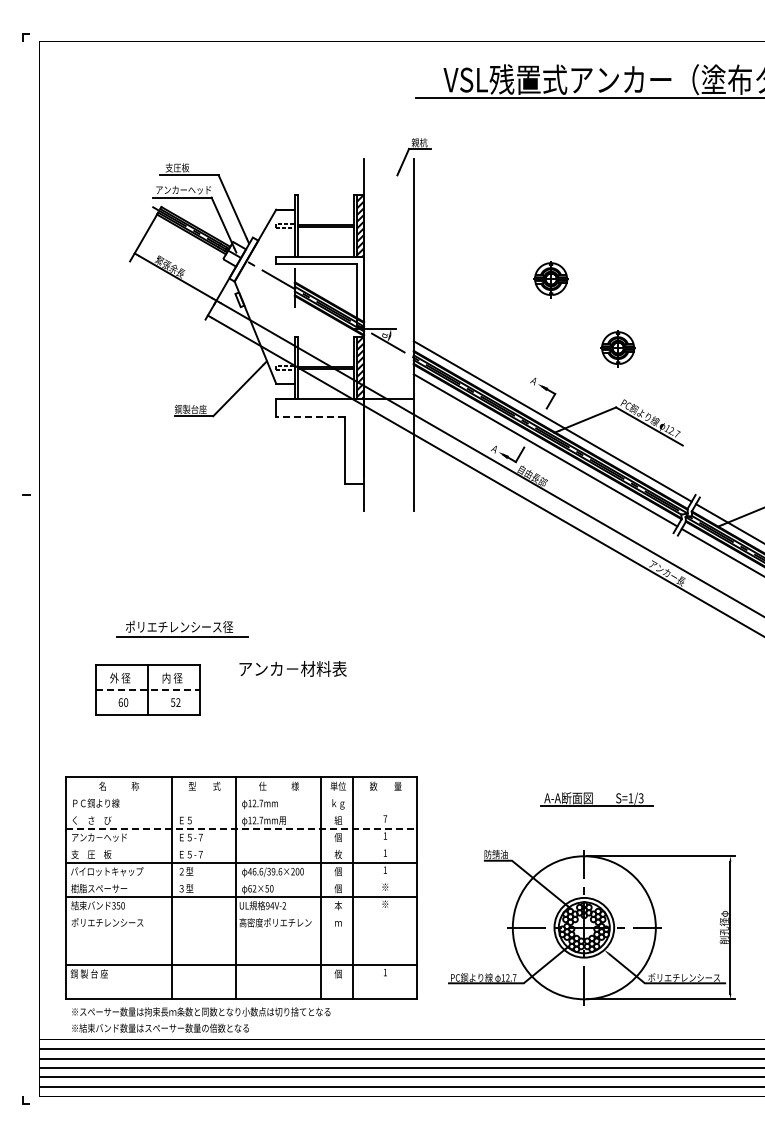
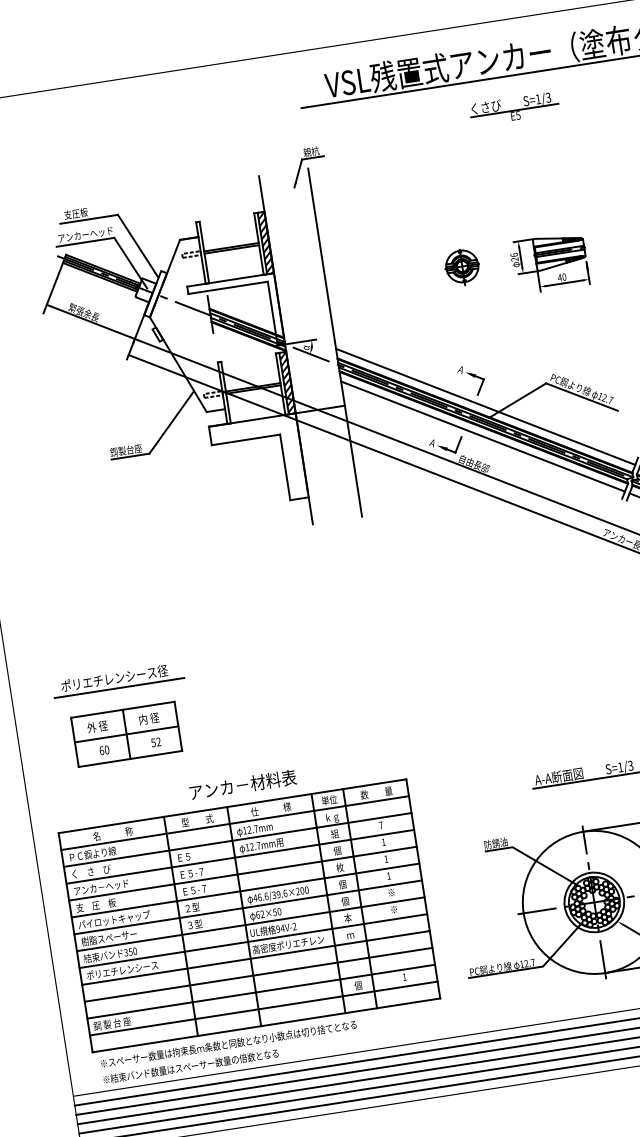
part: (626, 130) -> (514, 108), added
part: (637, 289) -> (549, 263), added
part: (617, 348) -> (538, 324), removed
line: (310, 417) -> (245, 440), dashed -> solid
part: (182, 628) -> (117, 679), moved
text: (292, 668) -> (242, 784), moved
line: (148, 690) -> (127, 734), dashed -> solid
line: (241, 794) -> (235, 823), added
line: (241, 811) -> (237, 839), added
line: (241, 828) -> (240, 856), dashed -> solid
line: (241, 845) -> (242, 873), added
line: (241, 879) -> (248, 907), added
line: (241, 913) -> (253, 940), added
line: (241, 930) -> (255, 957), added
line: (241, 947) -> (258, 974), added
line: (241, 982) -> (263, 1008), added

